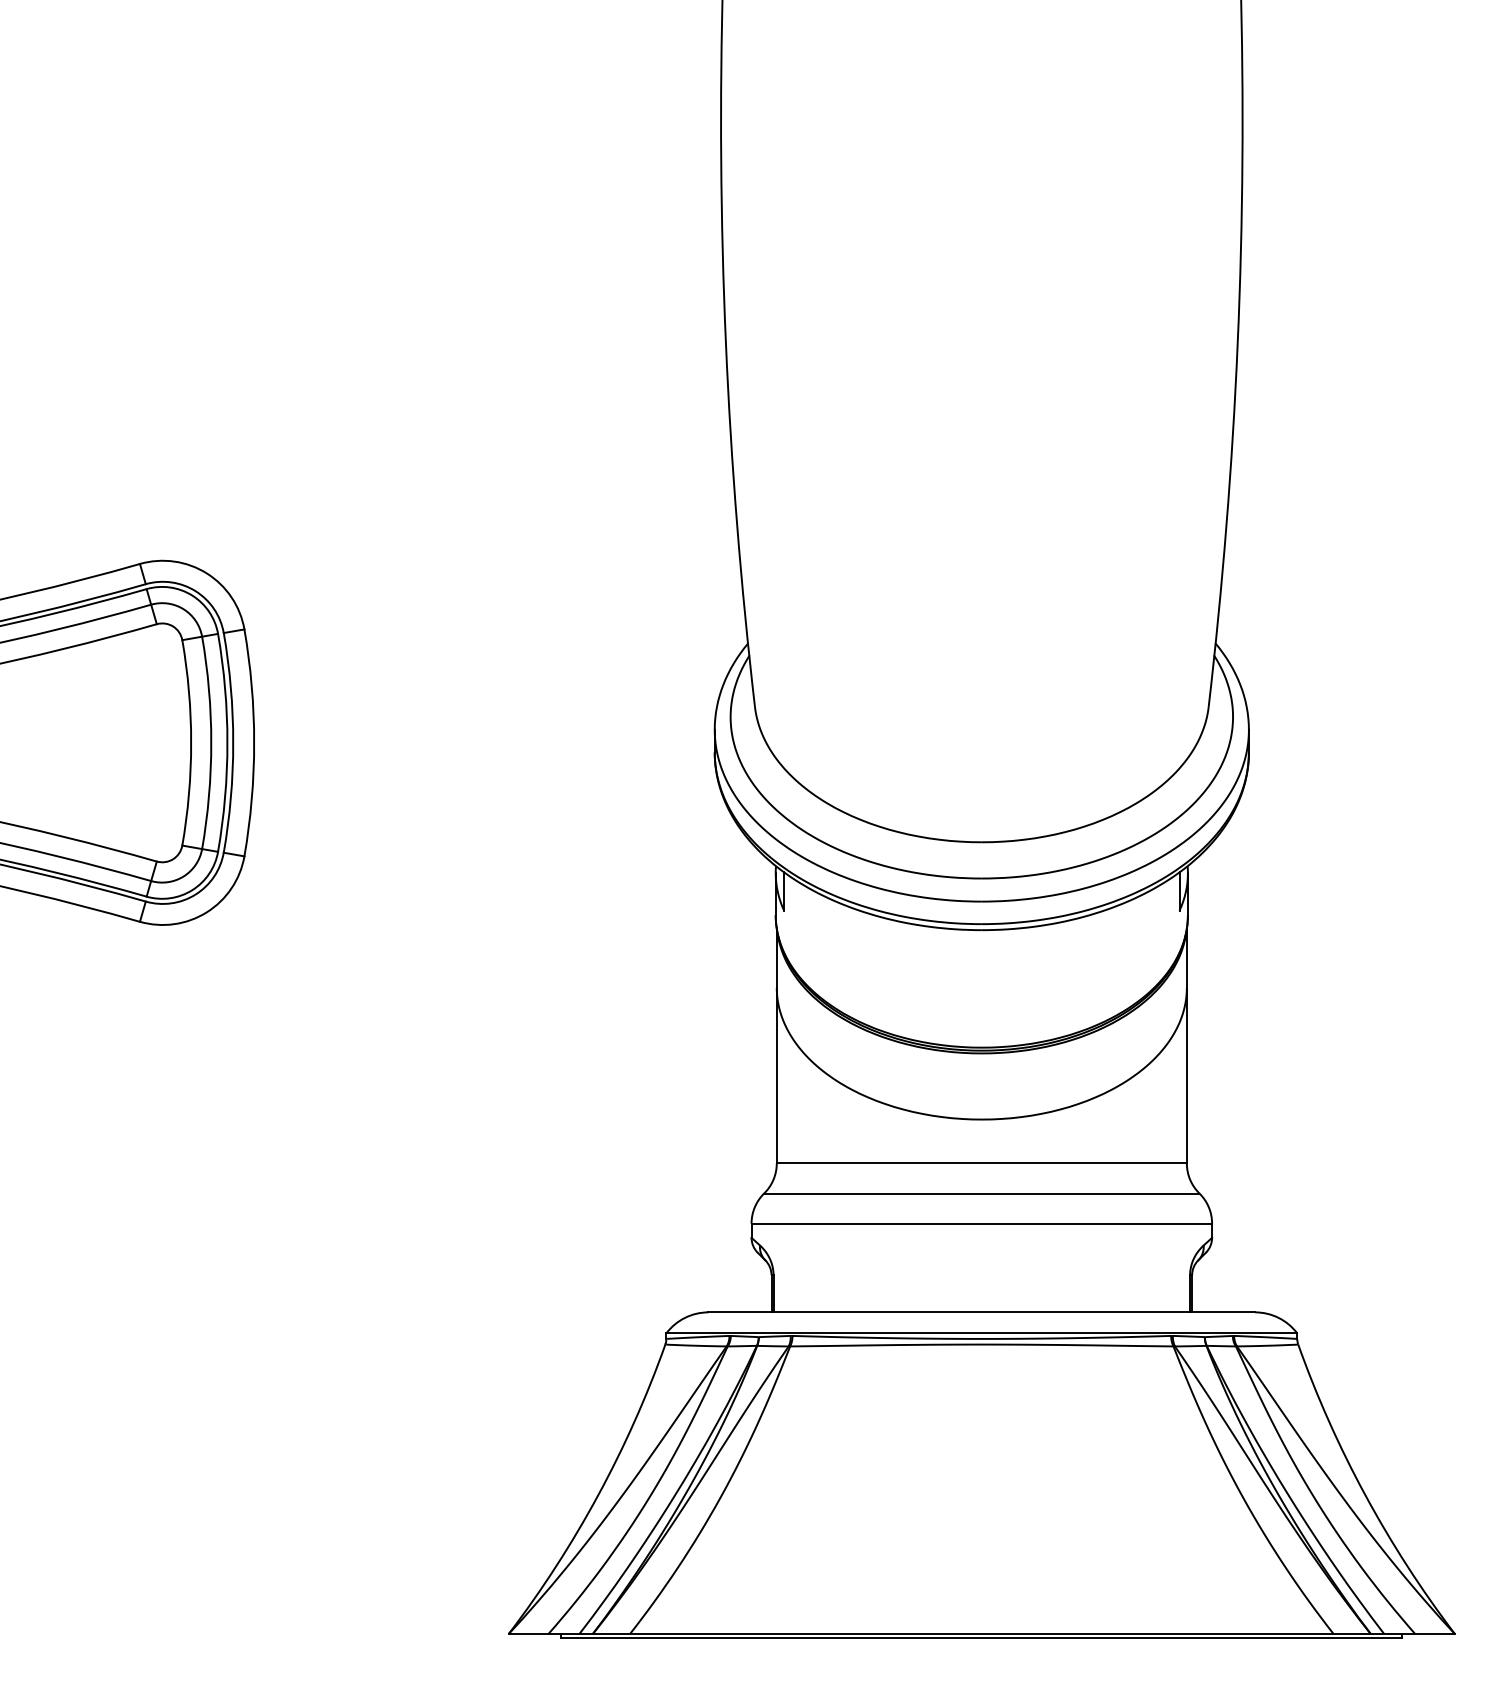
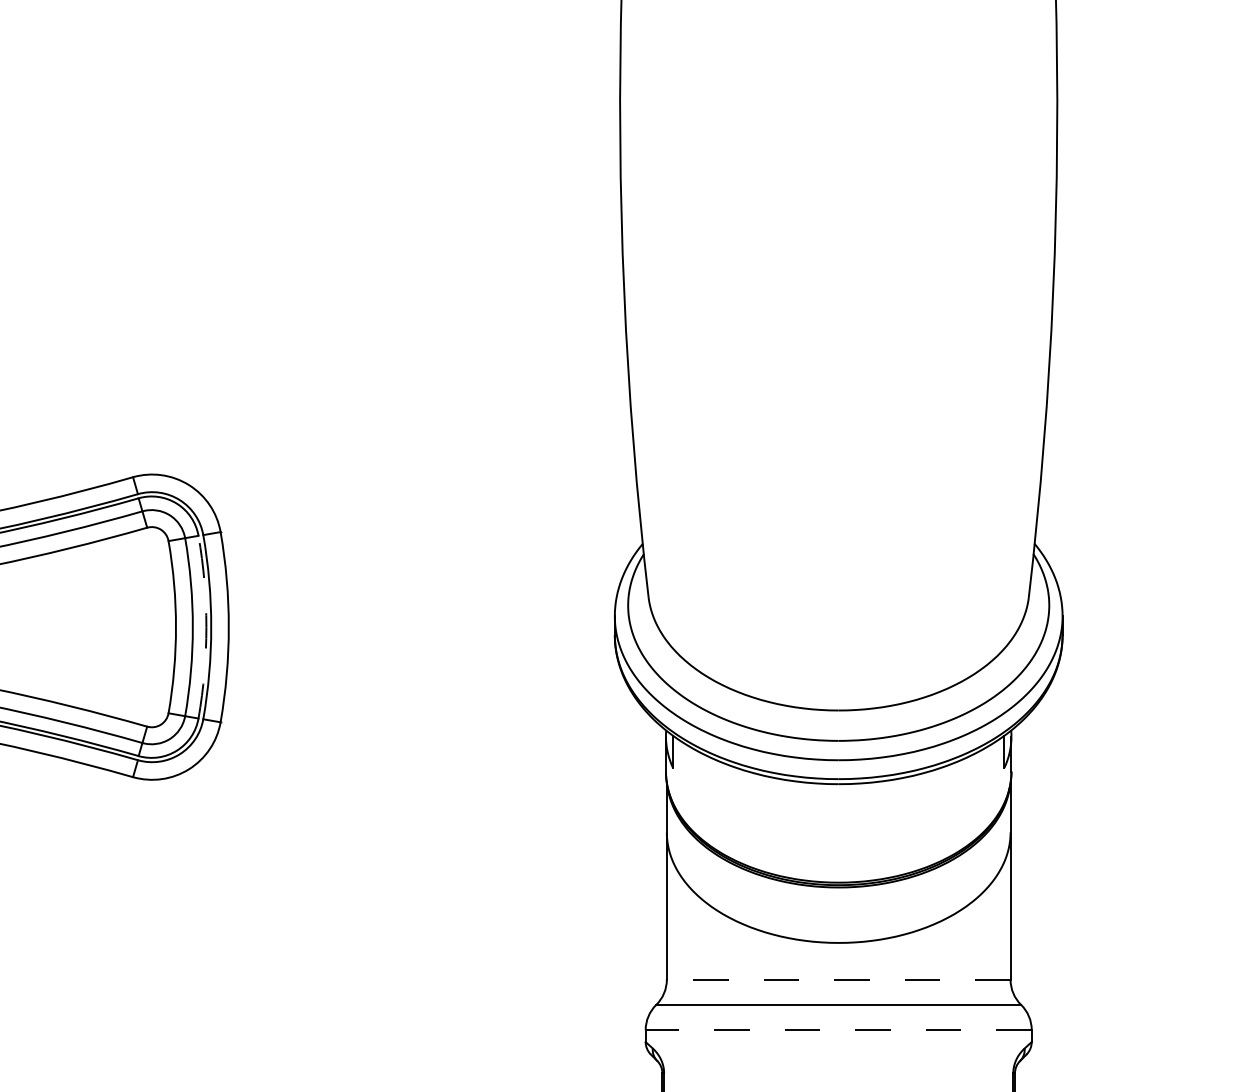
arc: (227, 742) -> (206, 626), solid -> dashed
line: (981, 1163) -> (838, 979), solid -> dashed
line: (981, 1223) -> (838, 1030), solid -> dashed

